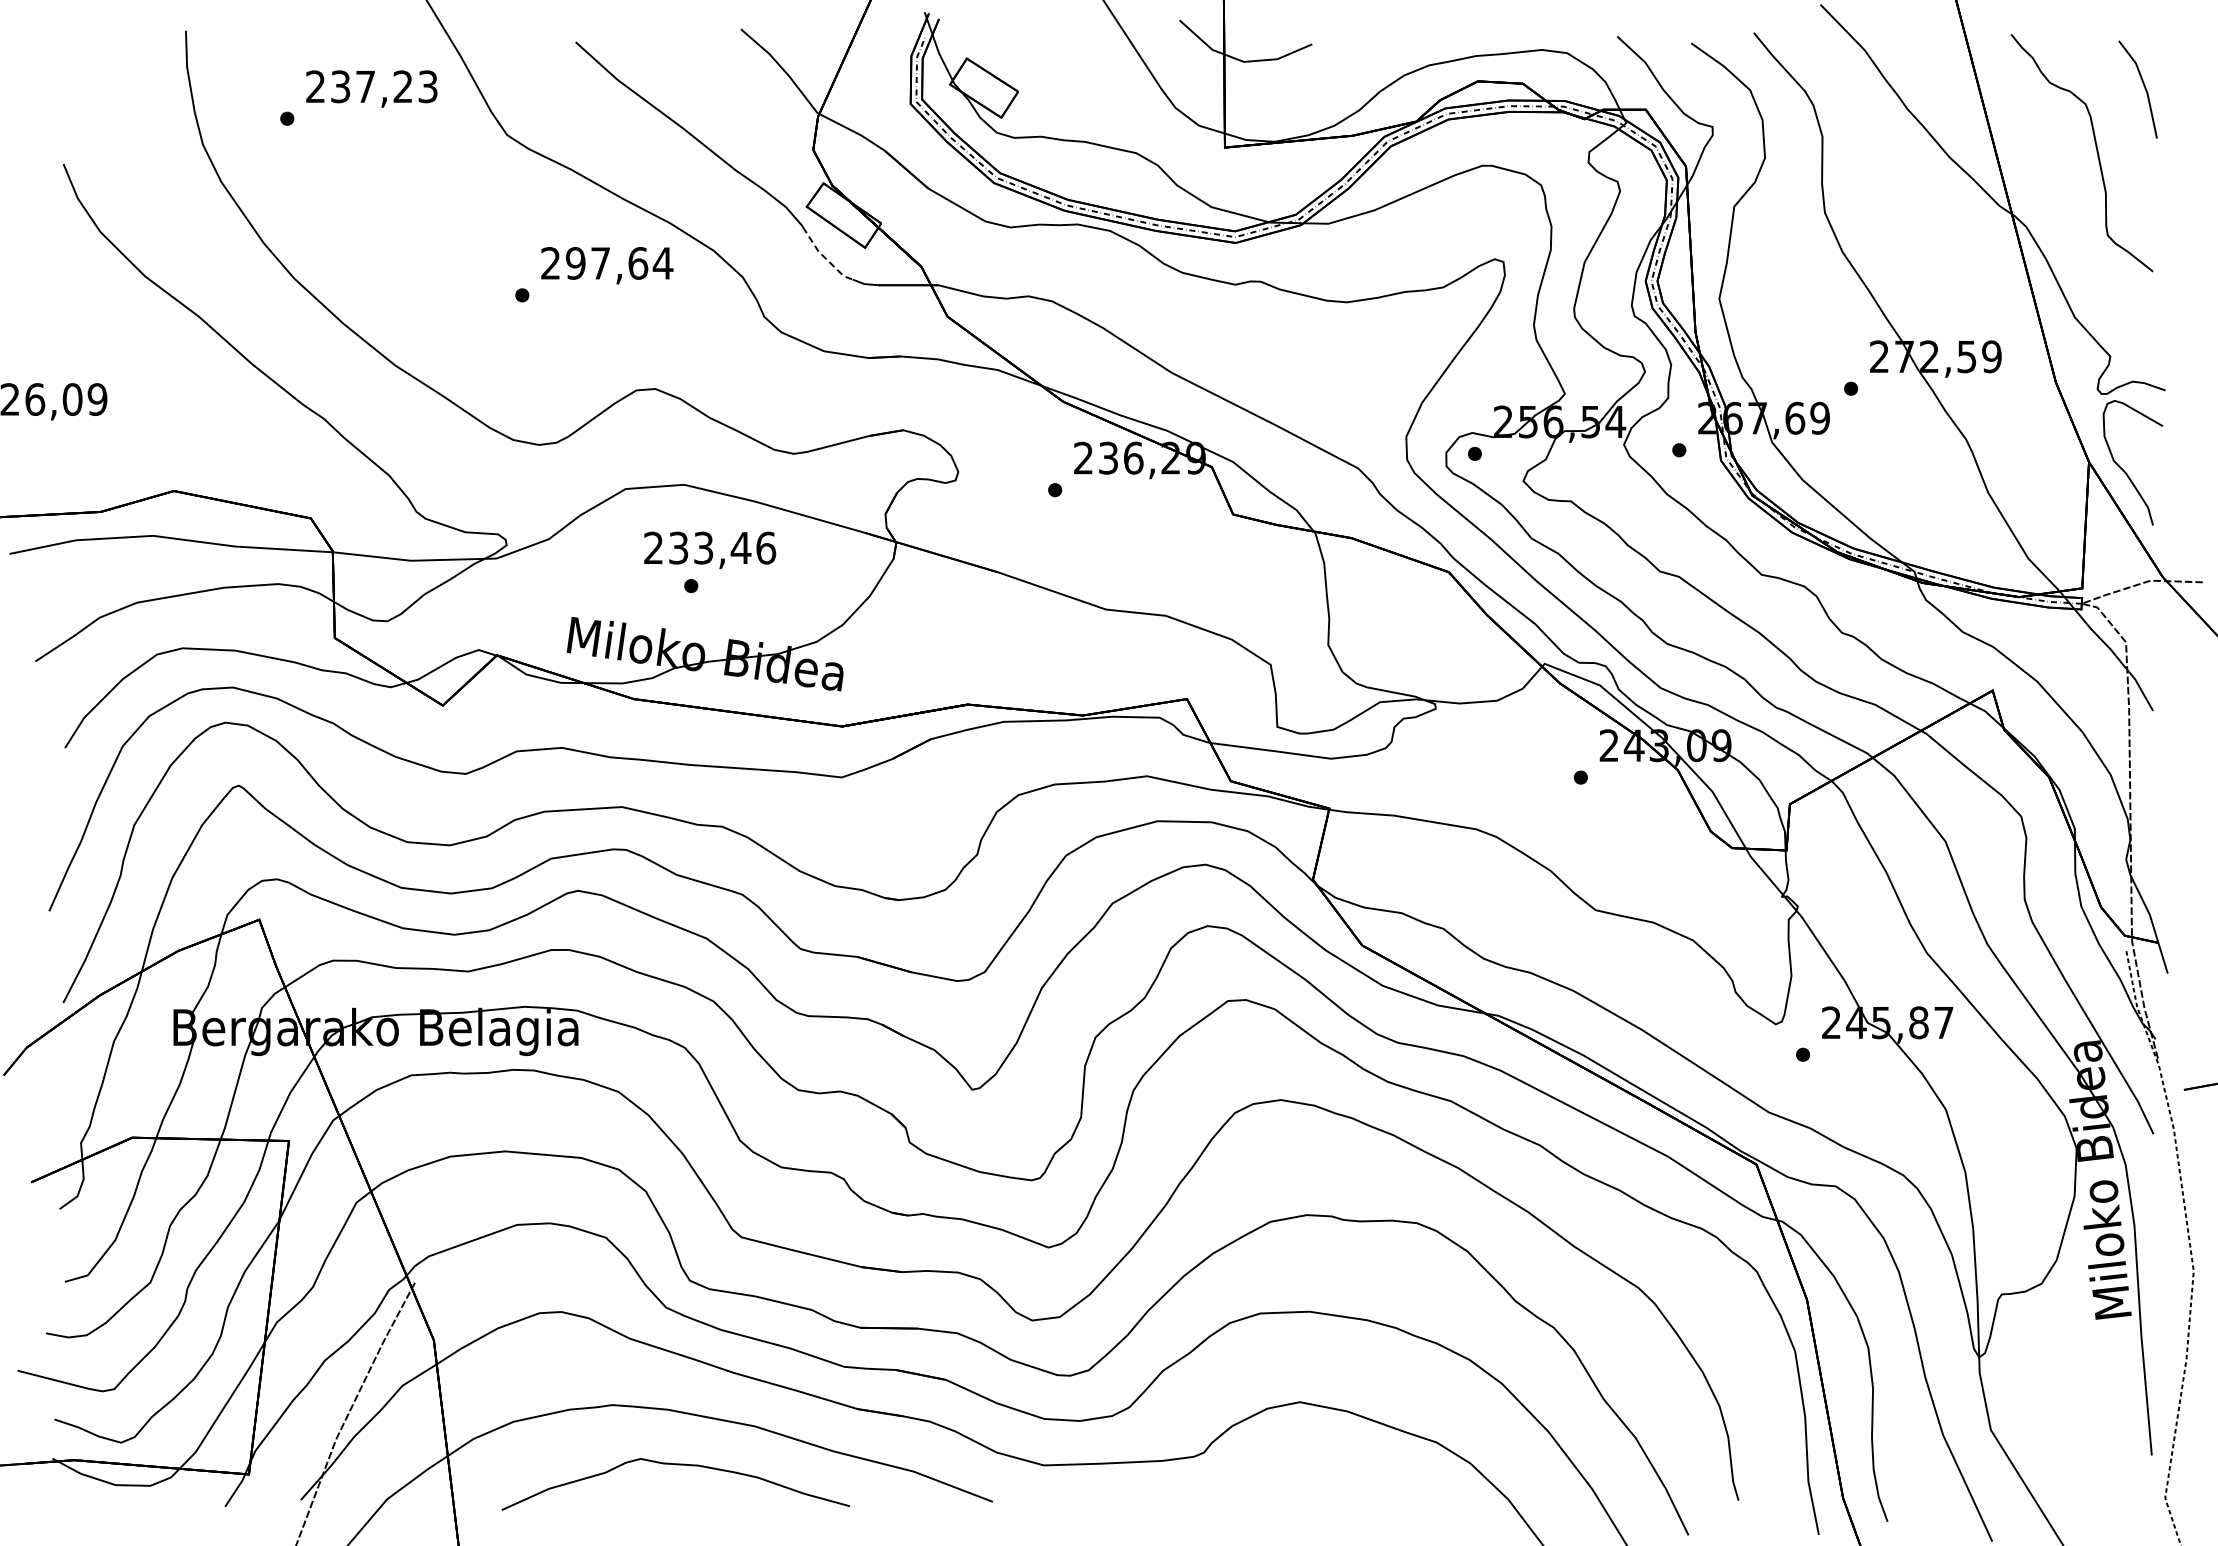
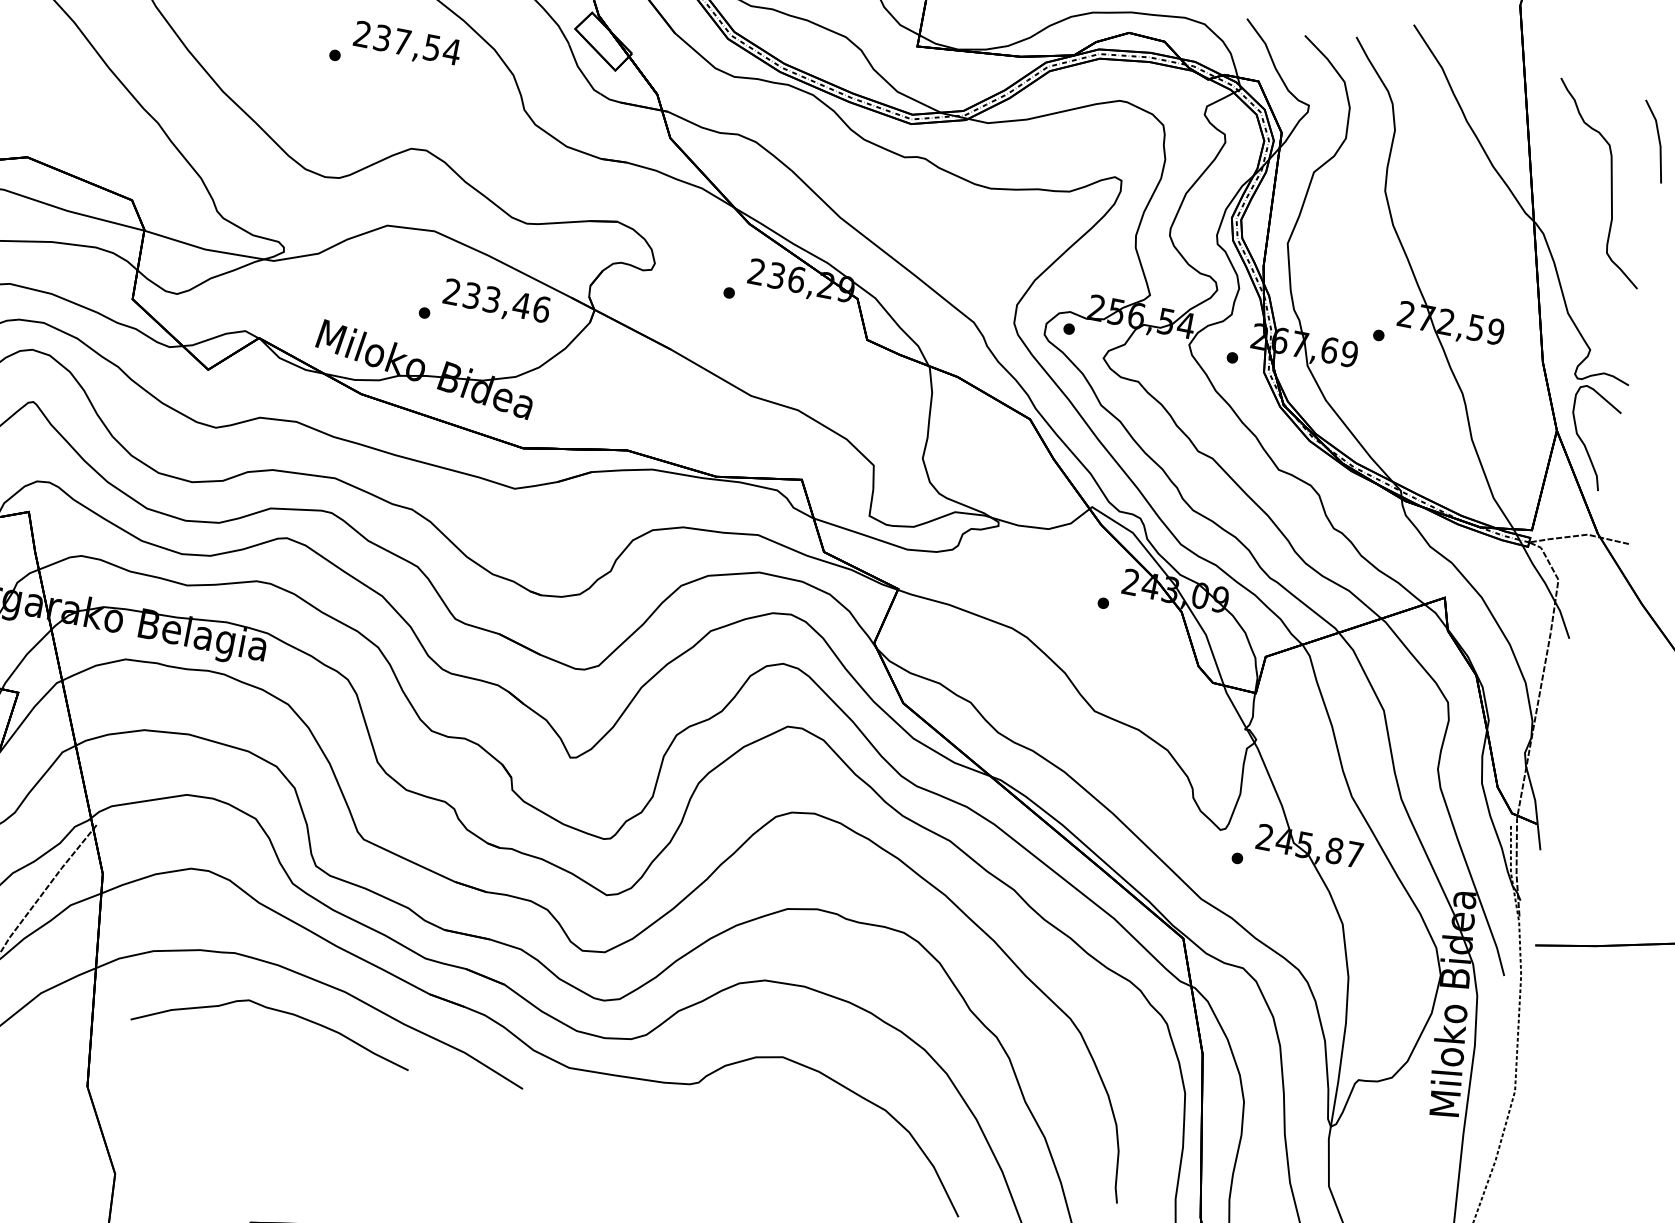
line: (824, 257) -> (581, 72), dashed -> solid
text: (606, 263) -> (406, 43), 297,64 -> 237,54
text: (710, 550) -> (497, 302), moved

